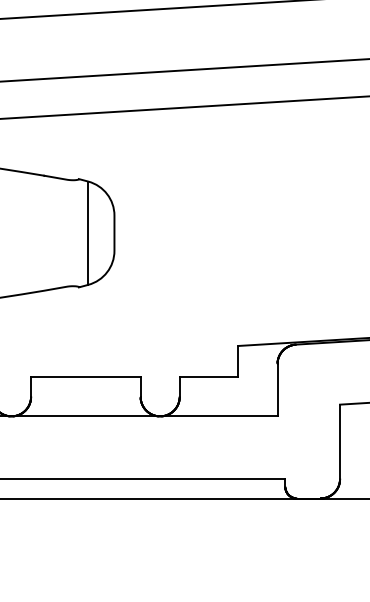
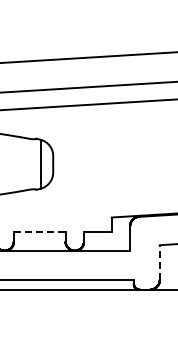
line: (85, 377) -> (39, 232), solid -> dashed
line: (339, 441) -> (159, 262), solid -> dashed

